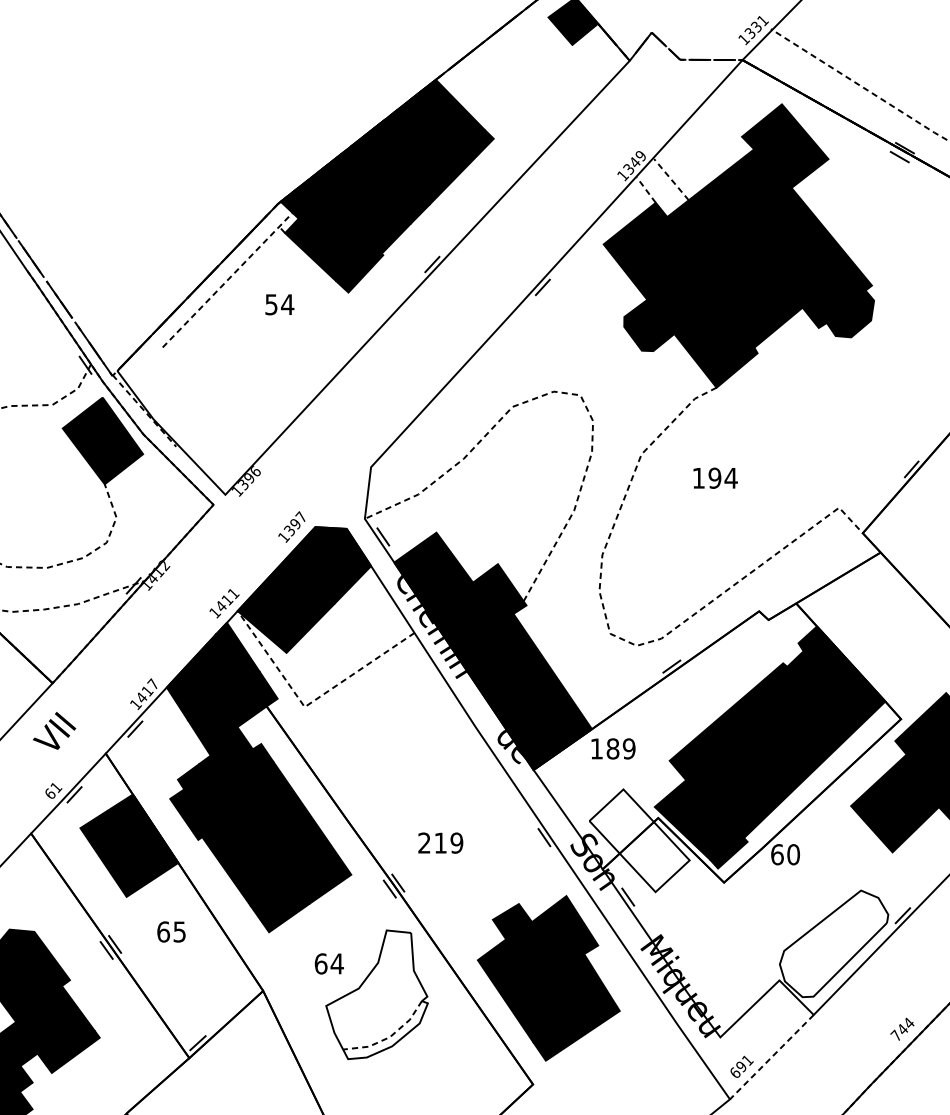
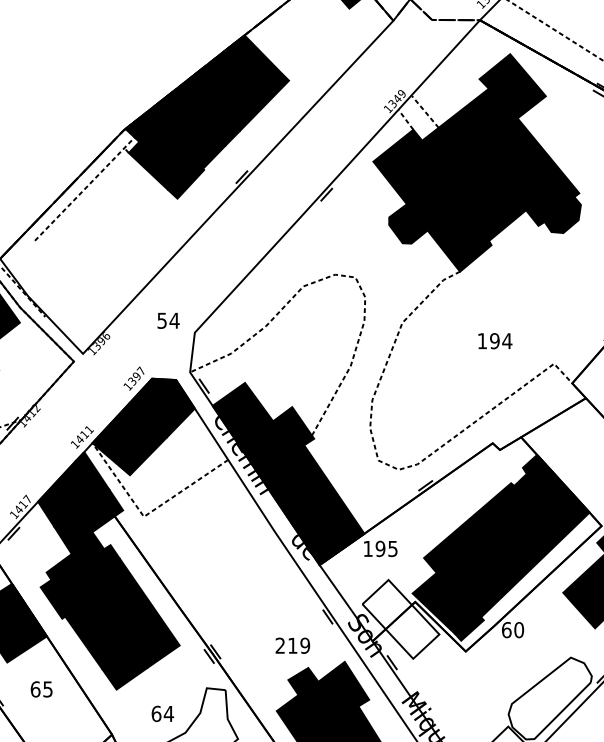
text: (279, 304) -> (168, 320), moved
text: (715, 477) -> (495, 340), moved
text: (620, 748) -> (386, 548), 189 -> 195
text: (440, 842) -> (292, 645), moved

